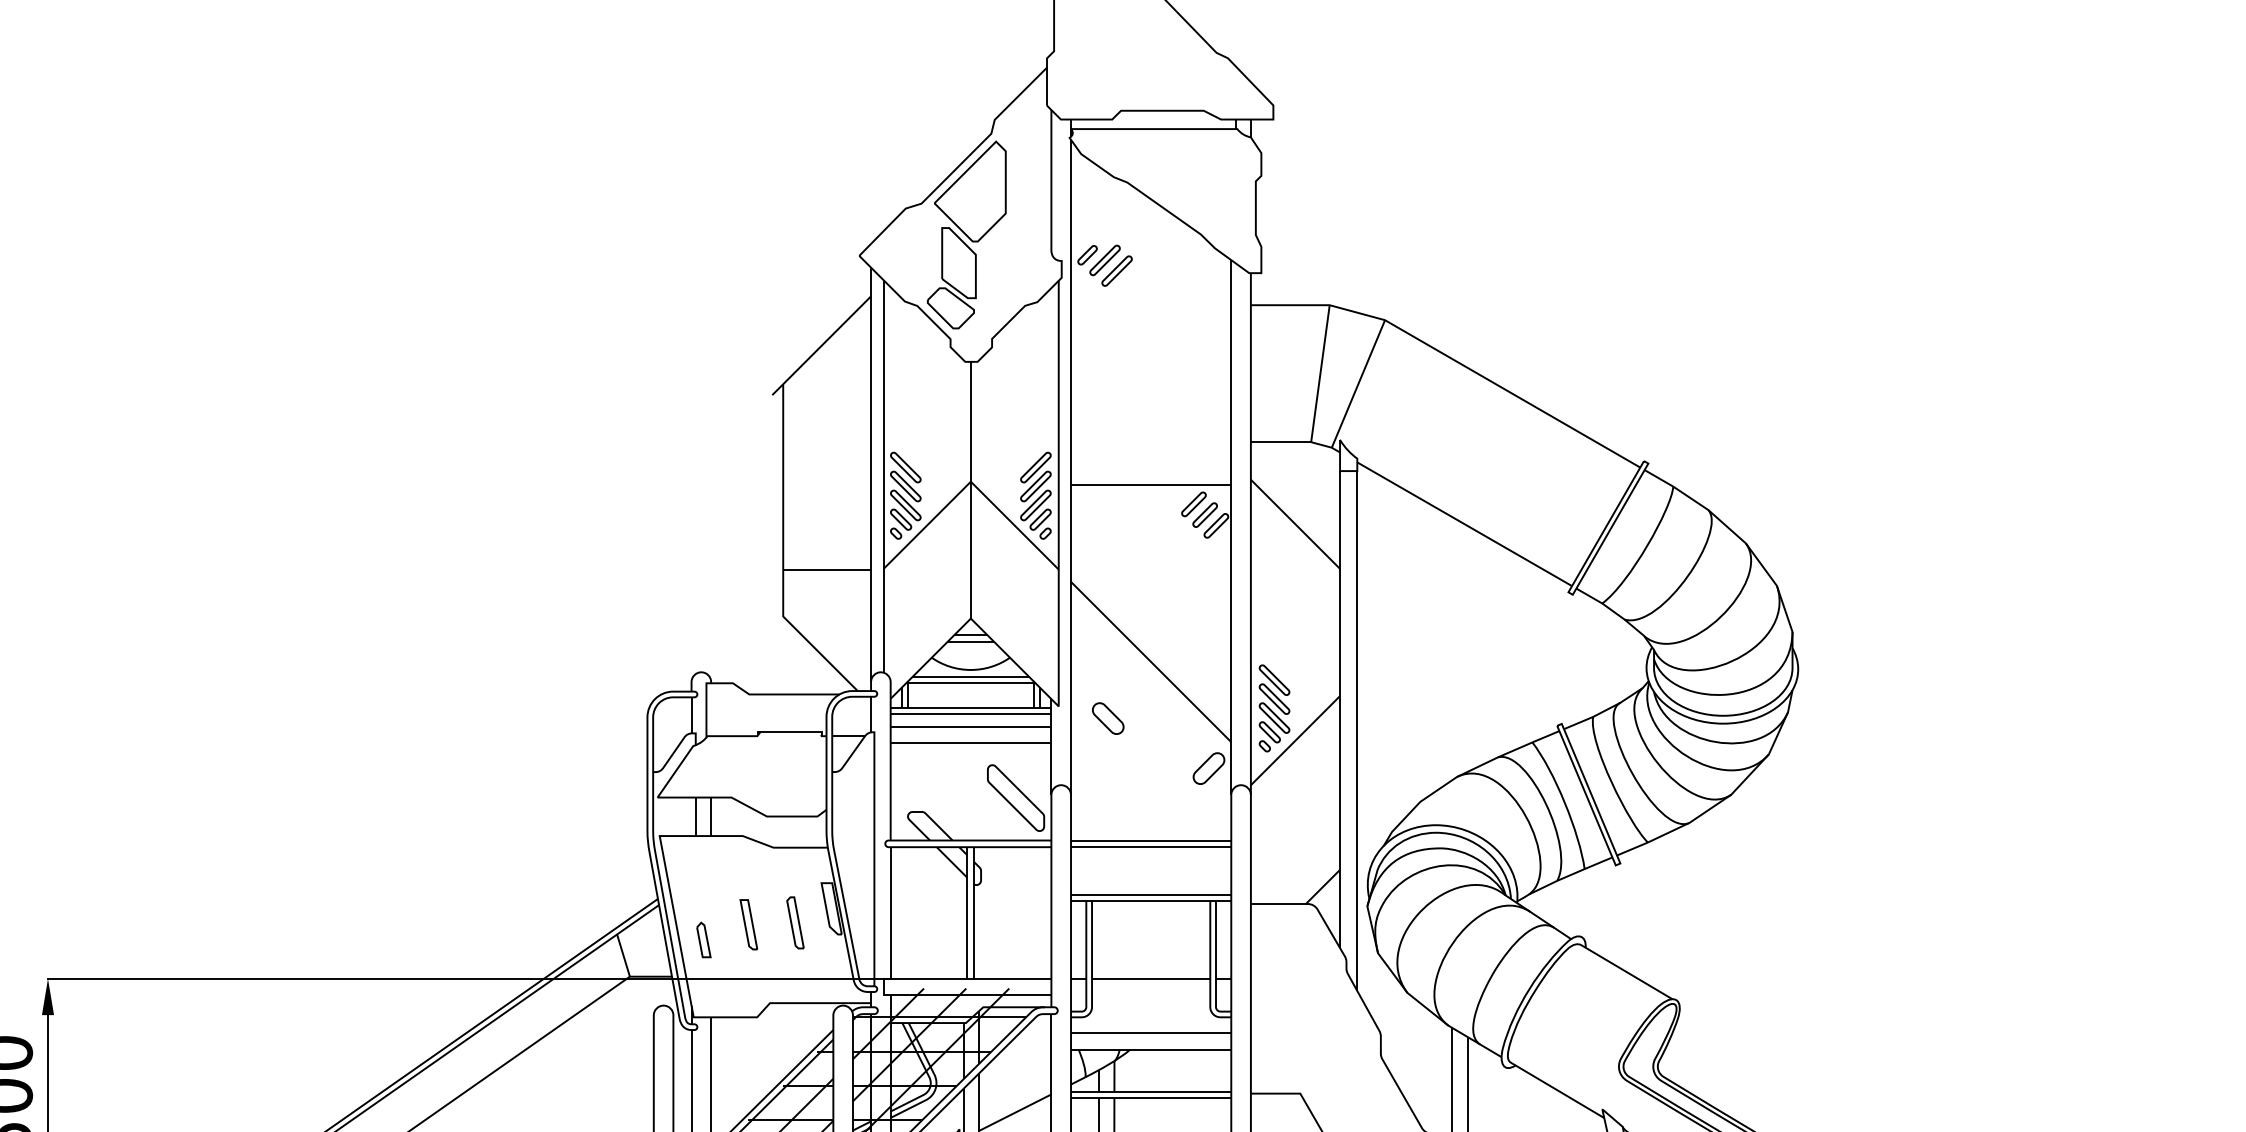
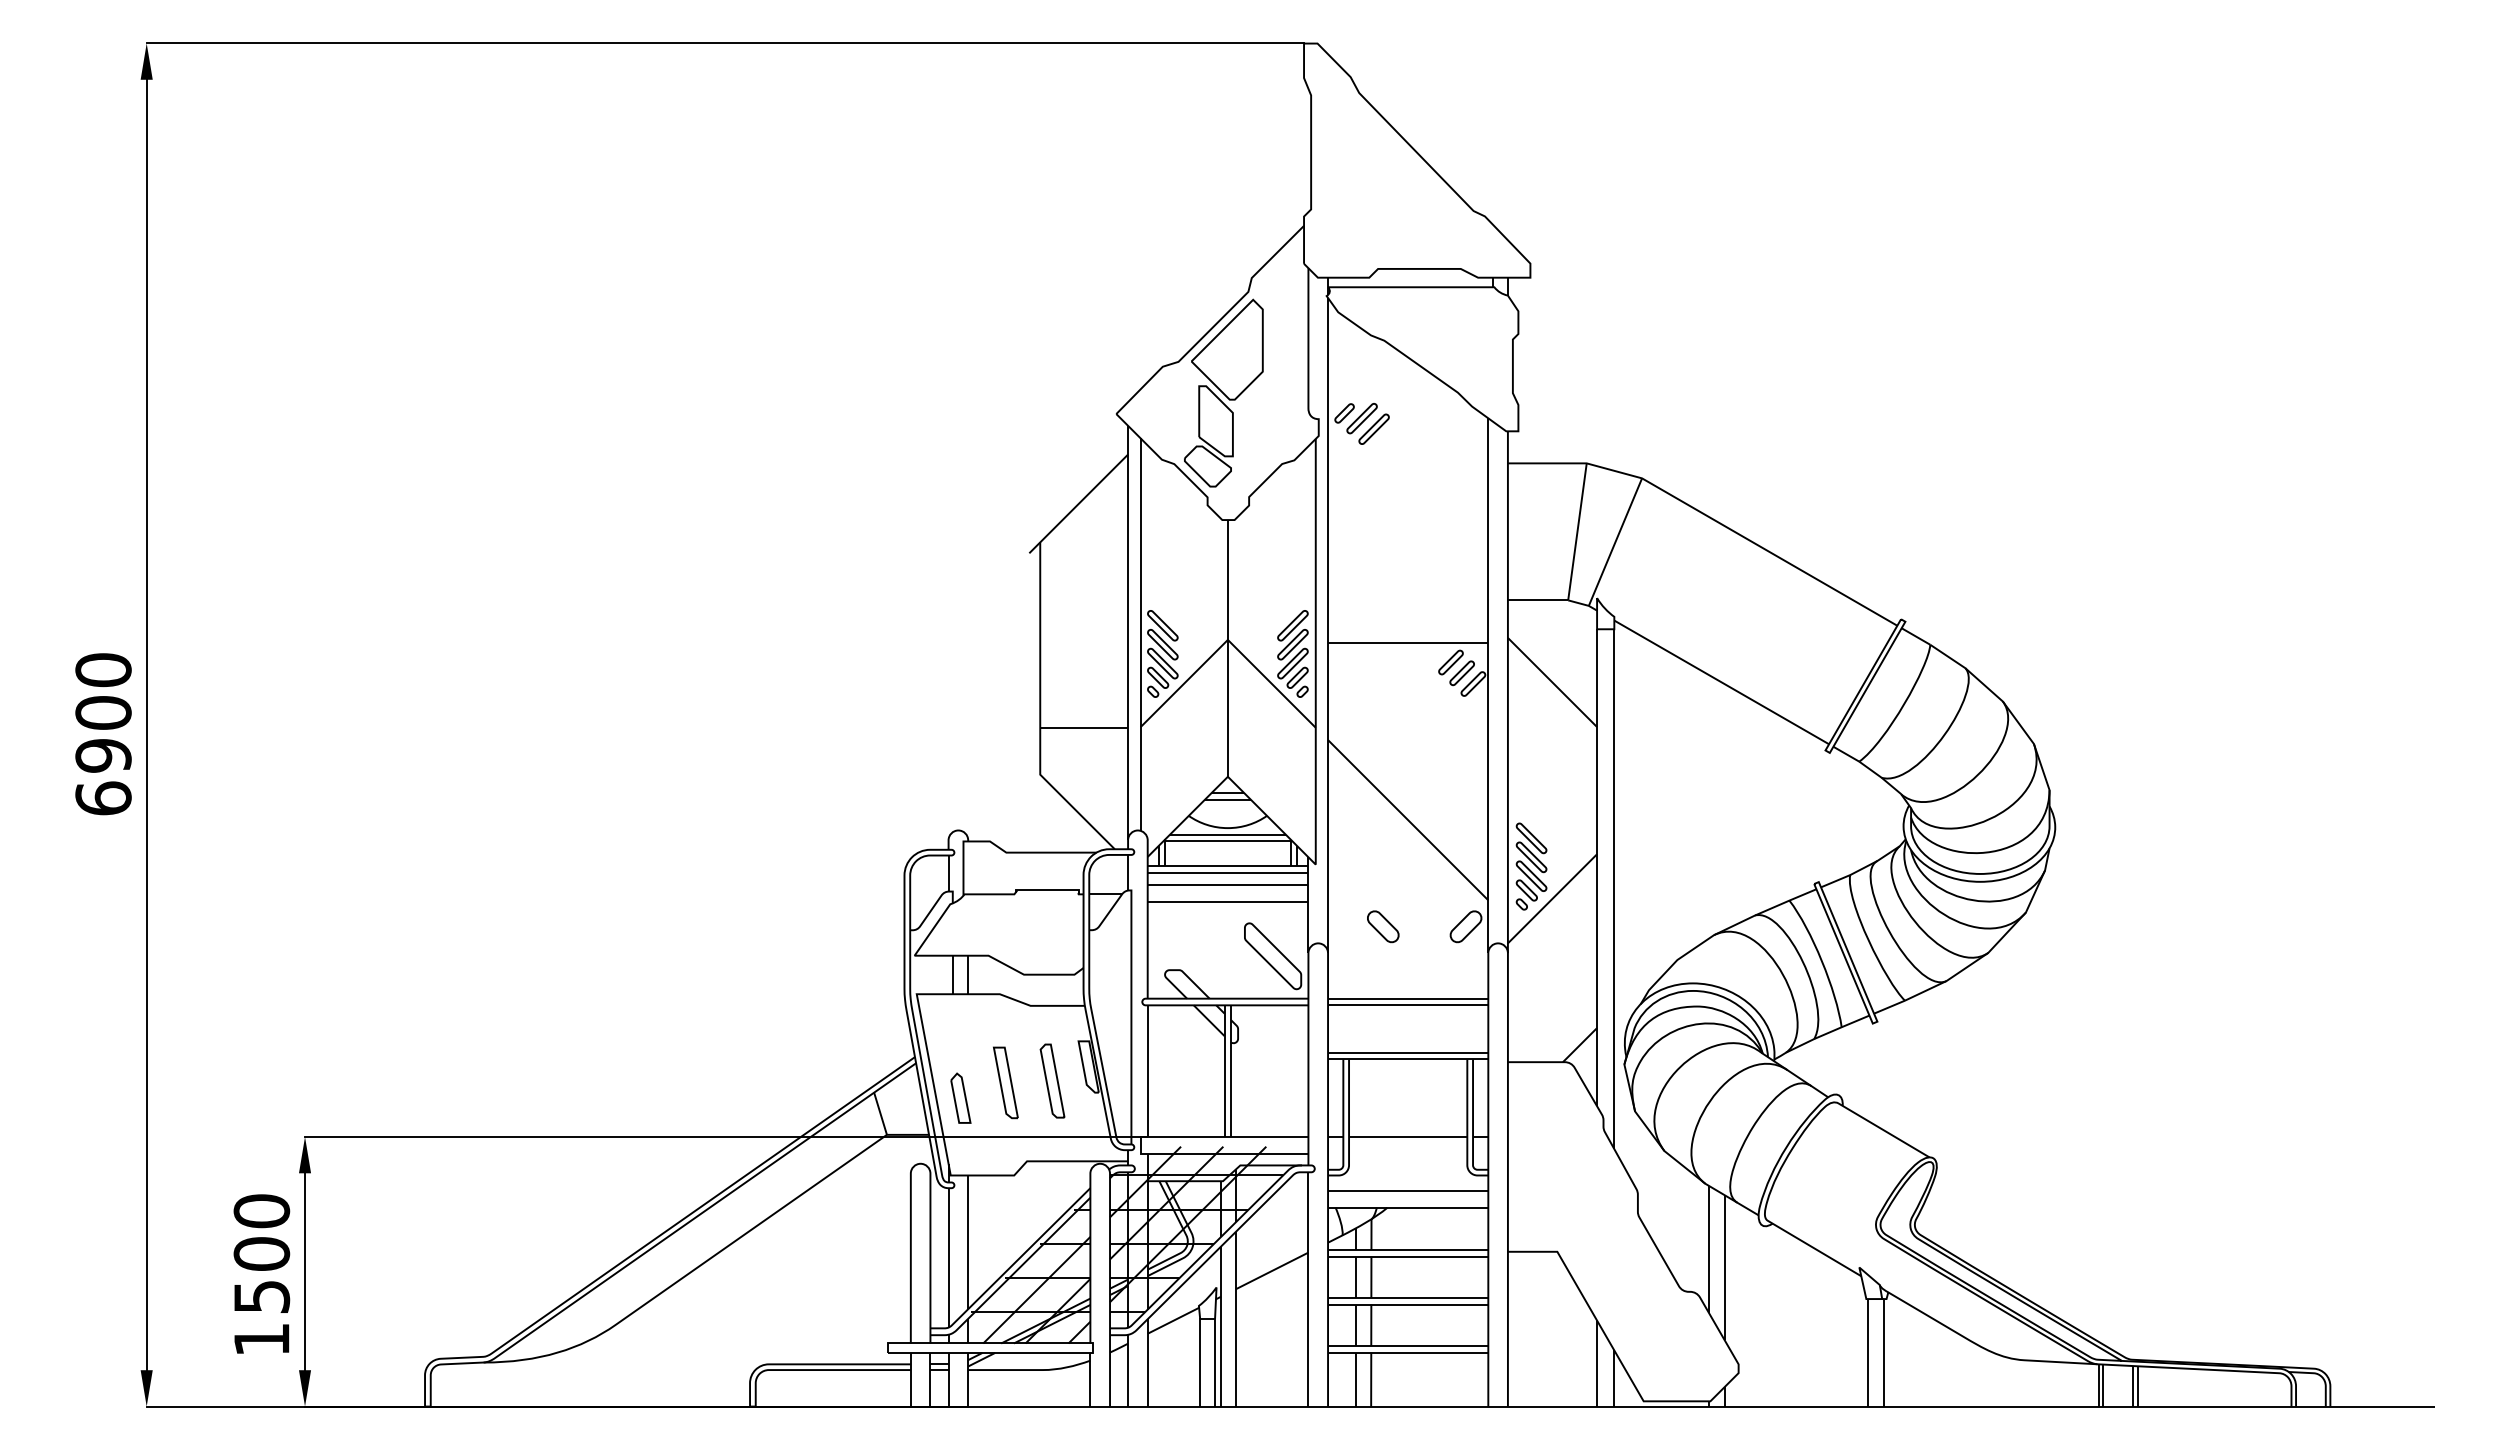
part: (1108, 718) -> (1383, 926), moved
part: (795, 922) -> (1052, 1080), size x1.43
part: (748, 924) -> (1005, 1082), size x1.43
part: (703, 939) -> (960, 1097), size x1.43

